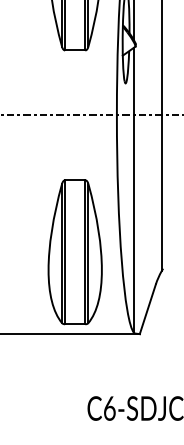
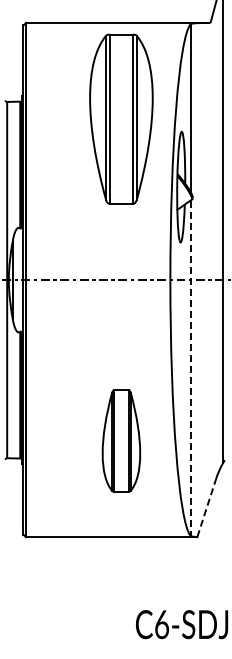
line: (134, 190) -> (190, 368), solid -> dashed
part: (75, 251) -> (121, 440), size x0.6
line: (147, 308) -> (206, 507), solid -> dashed

